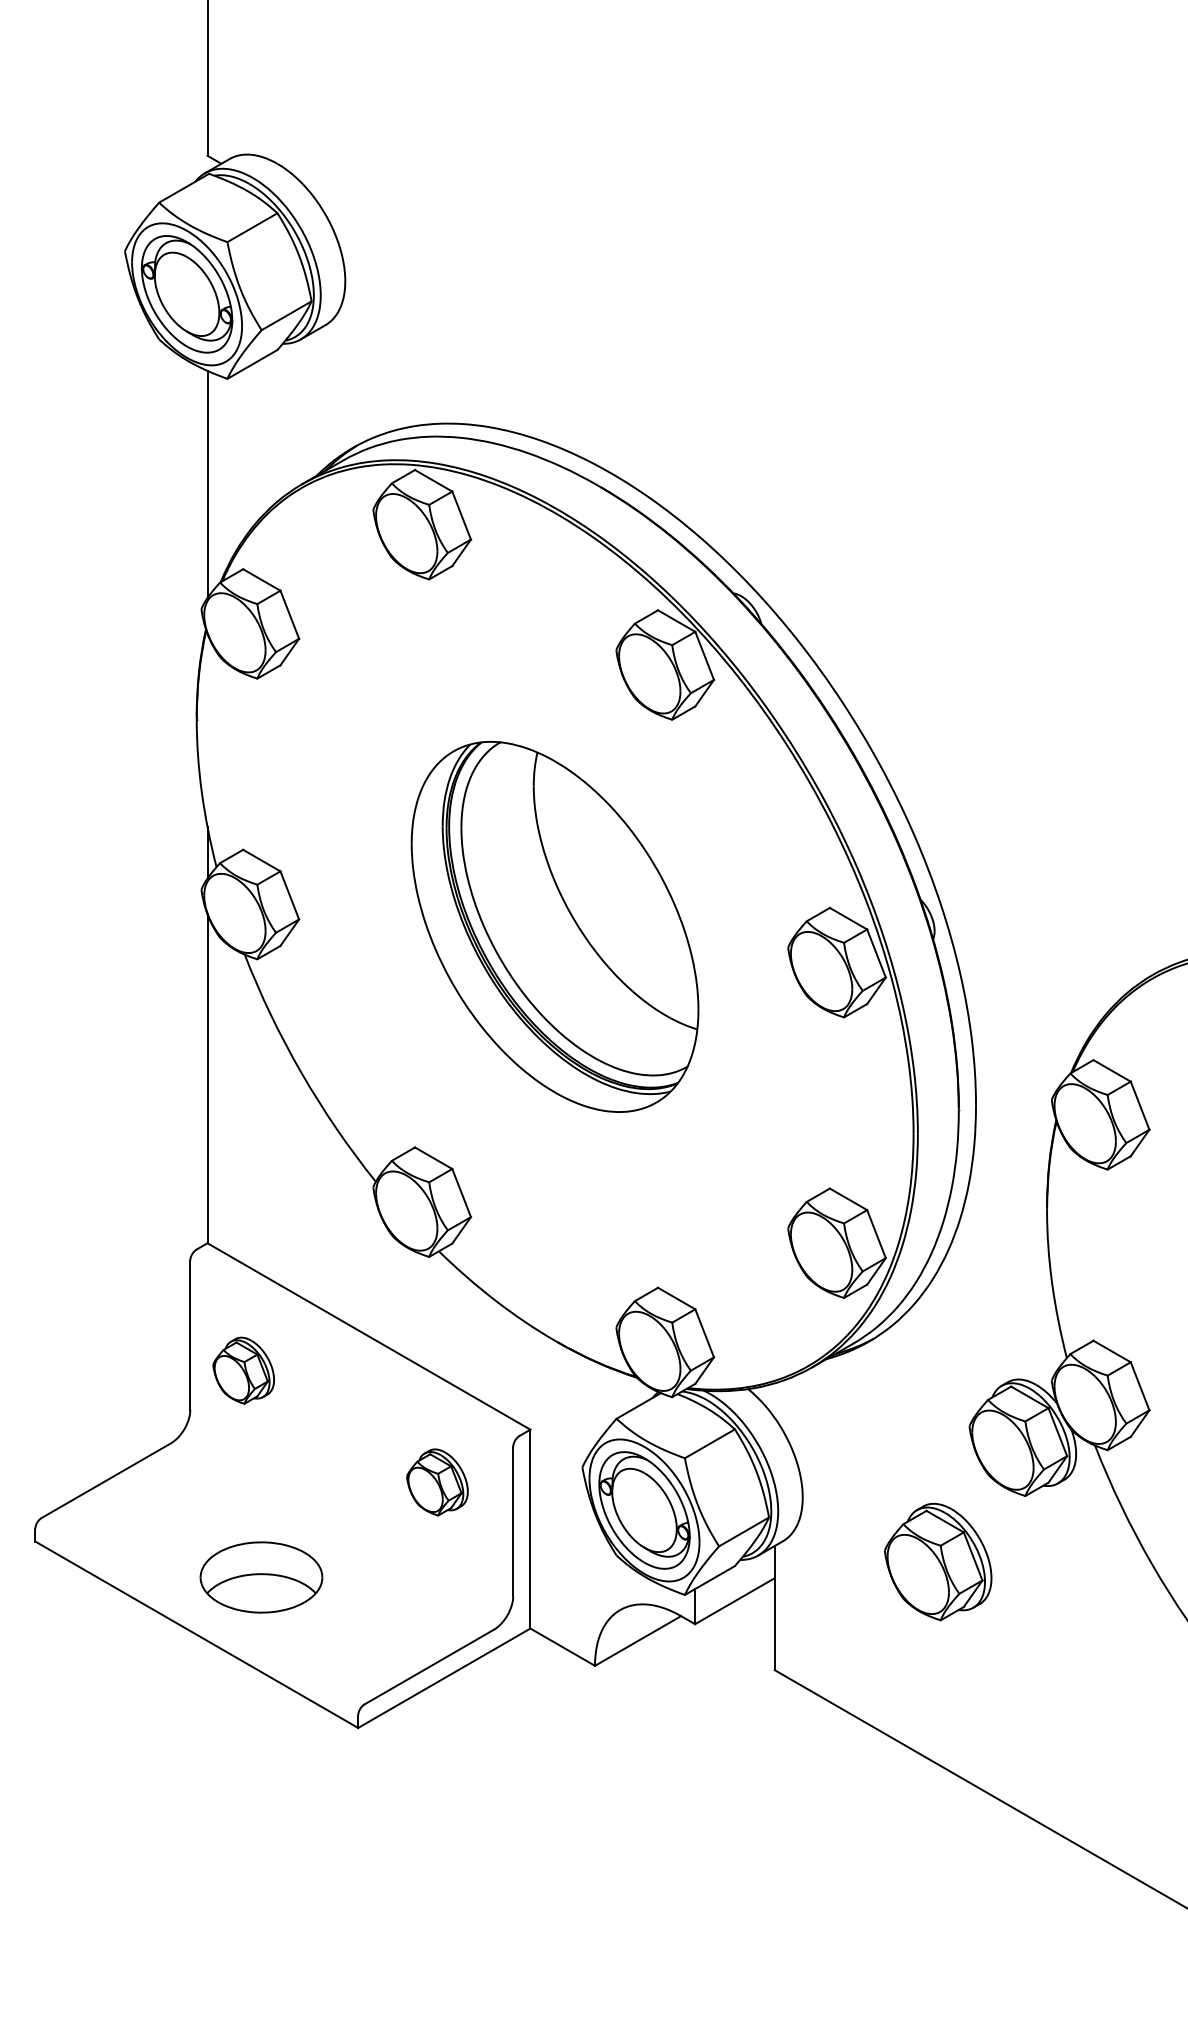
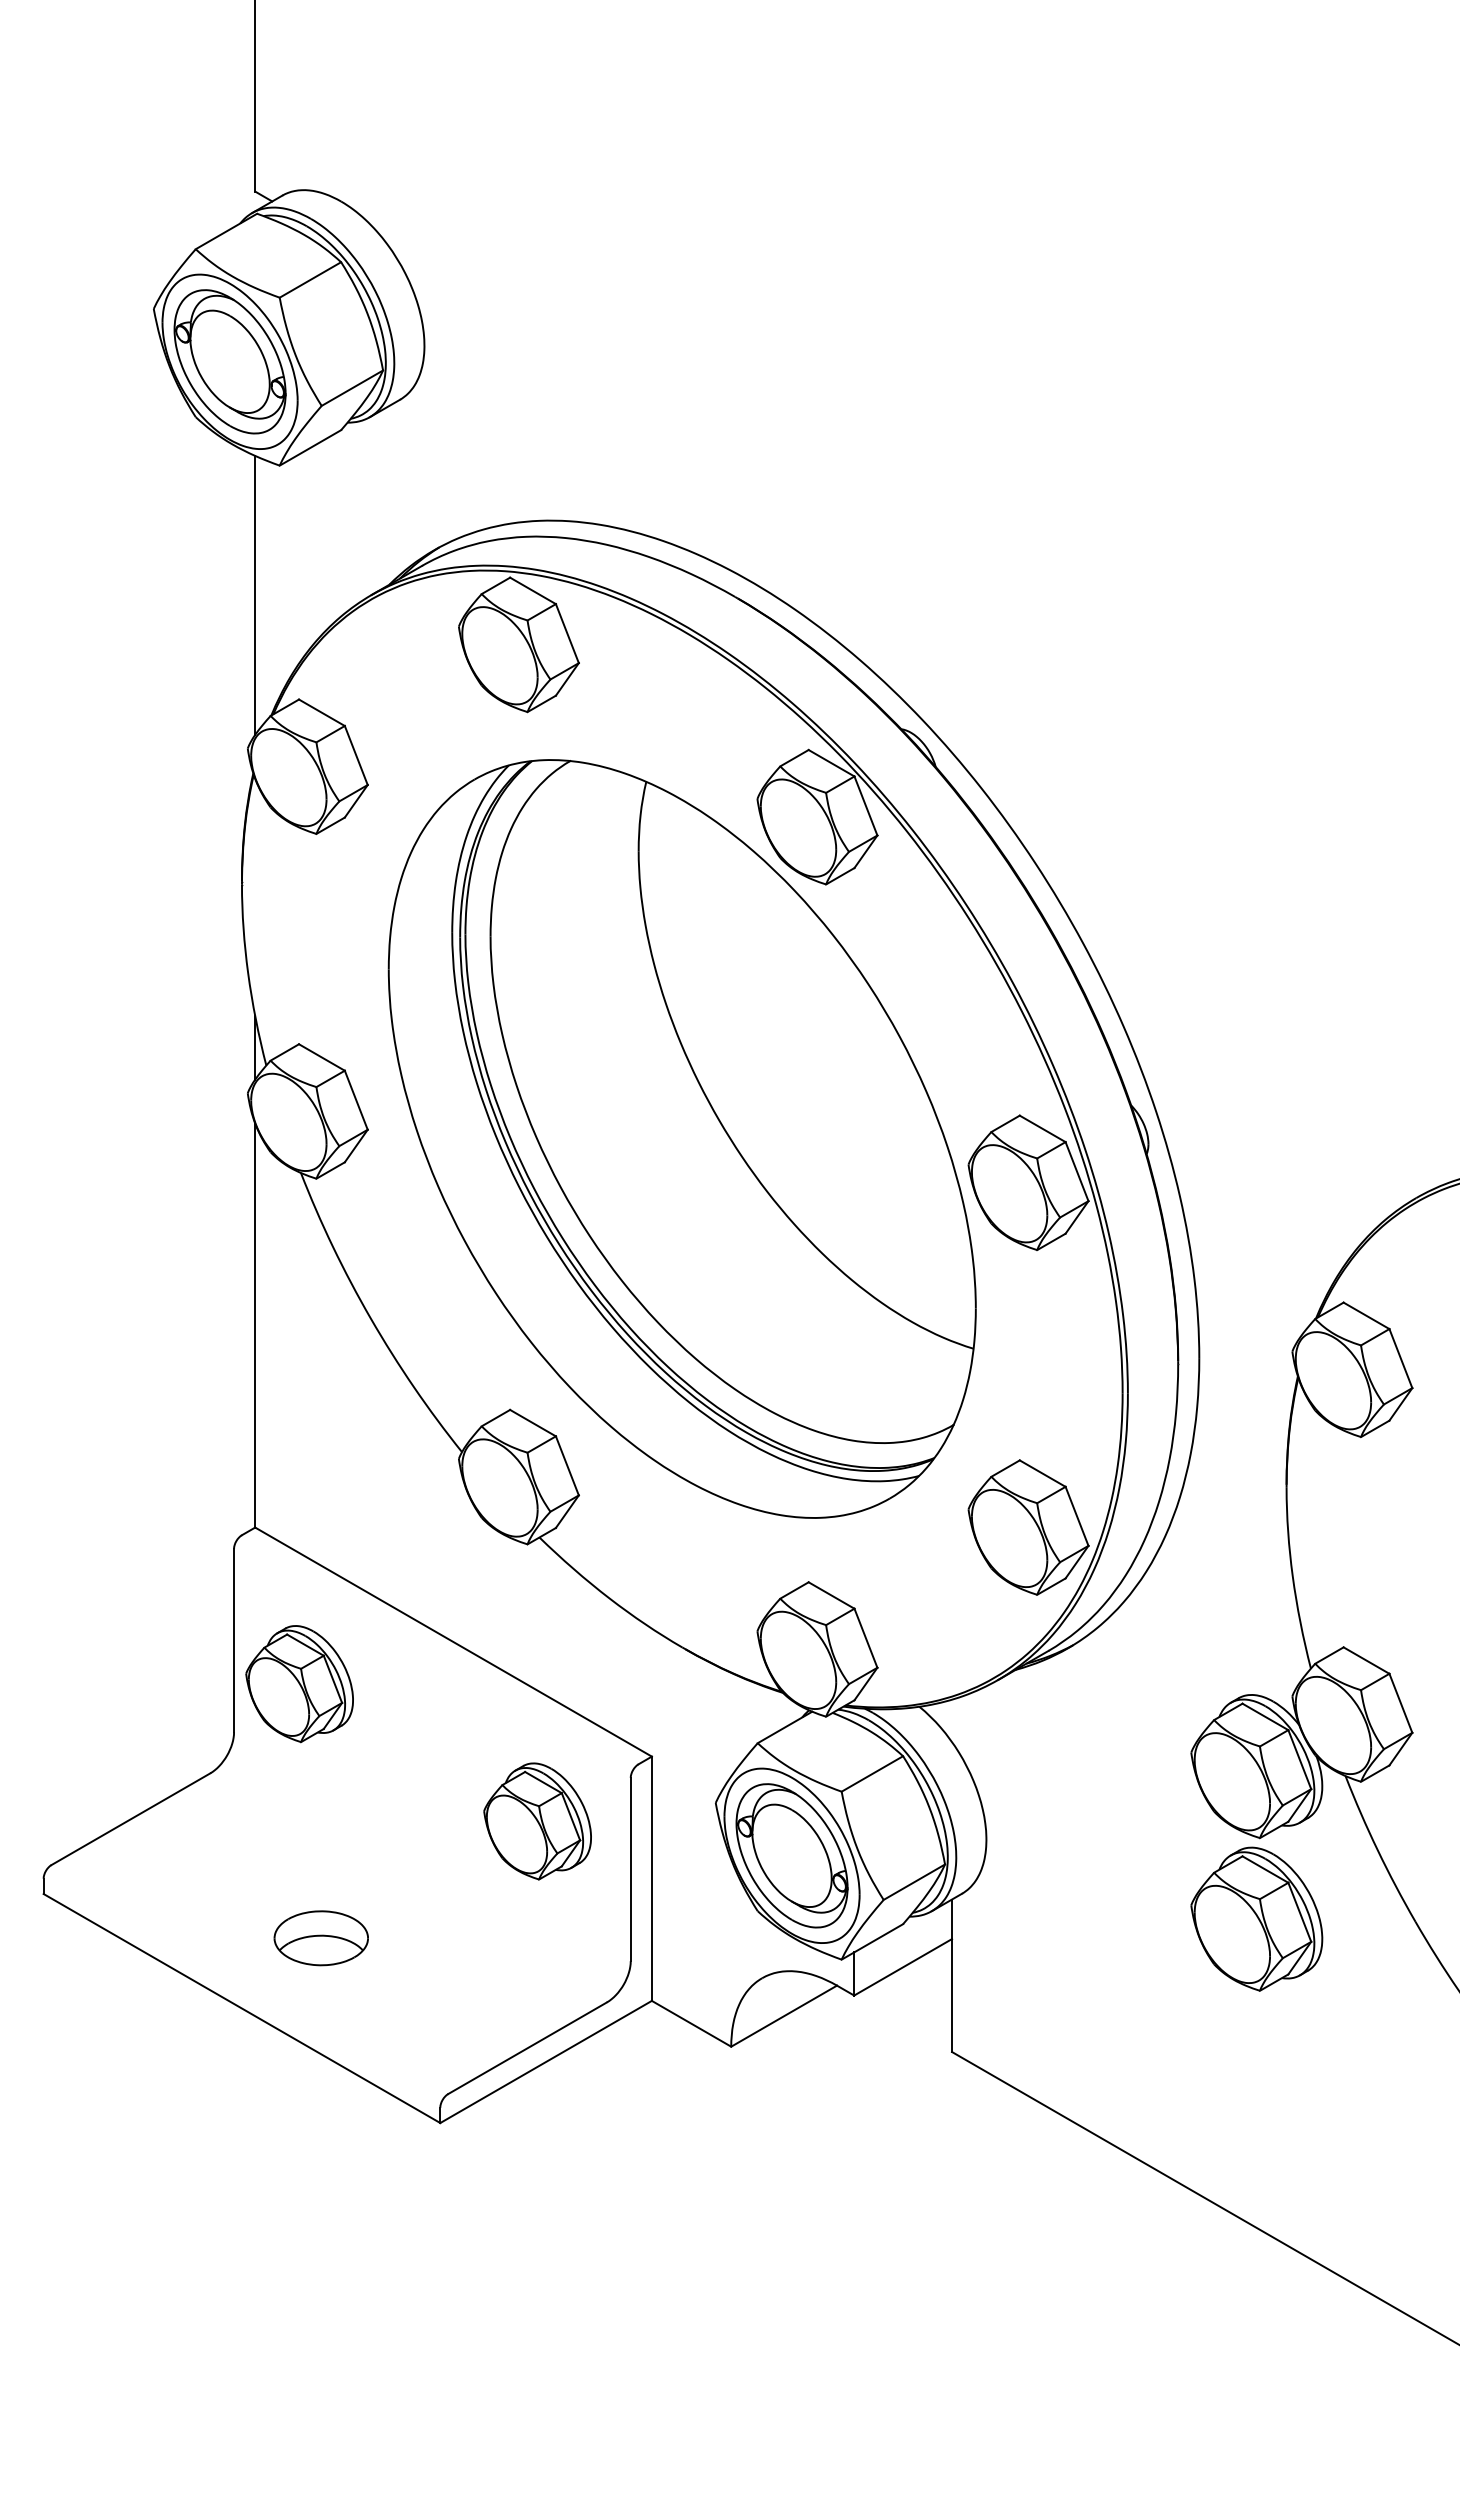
part: (554, 926) -> (681, 1138), size x1.67
part: (243, 1370) -> (299, 1684), size x1.43
part: (437, 1482) -> (537, 1821), size x1.43
part: (937, 1561) -> (1256, 1918), moved
part: (260, 1577) -> (320, 1938), size x0.62

